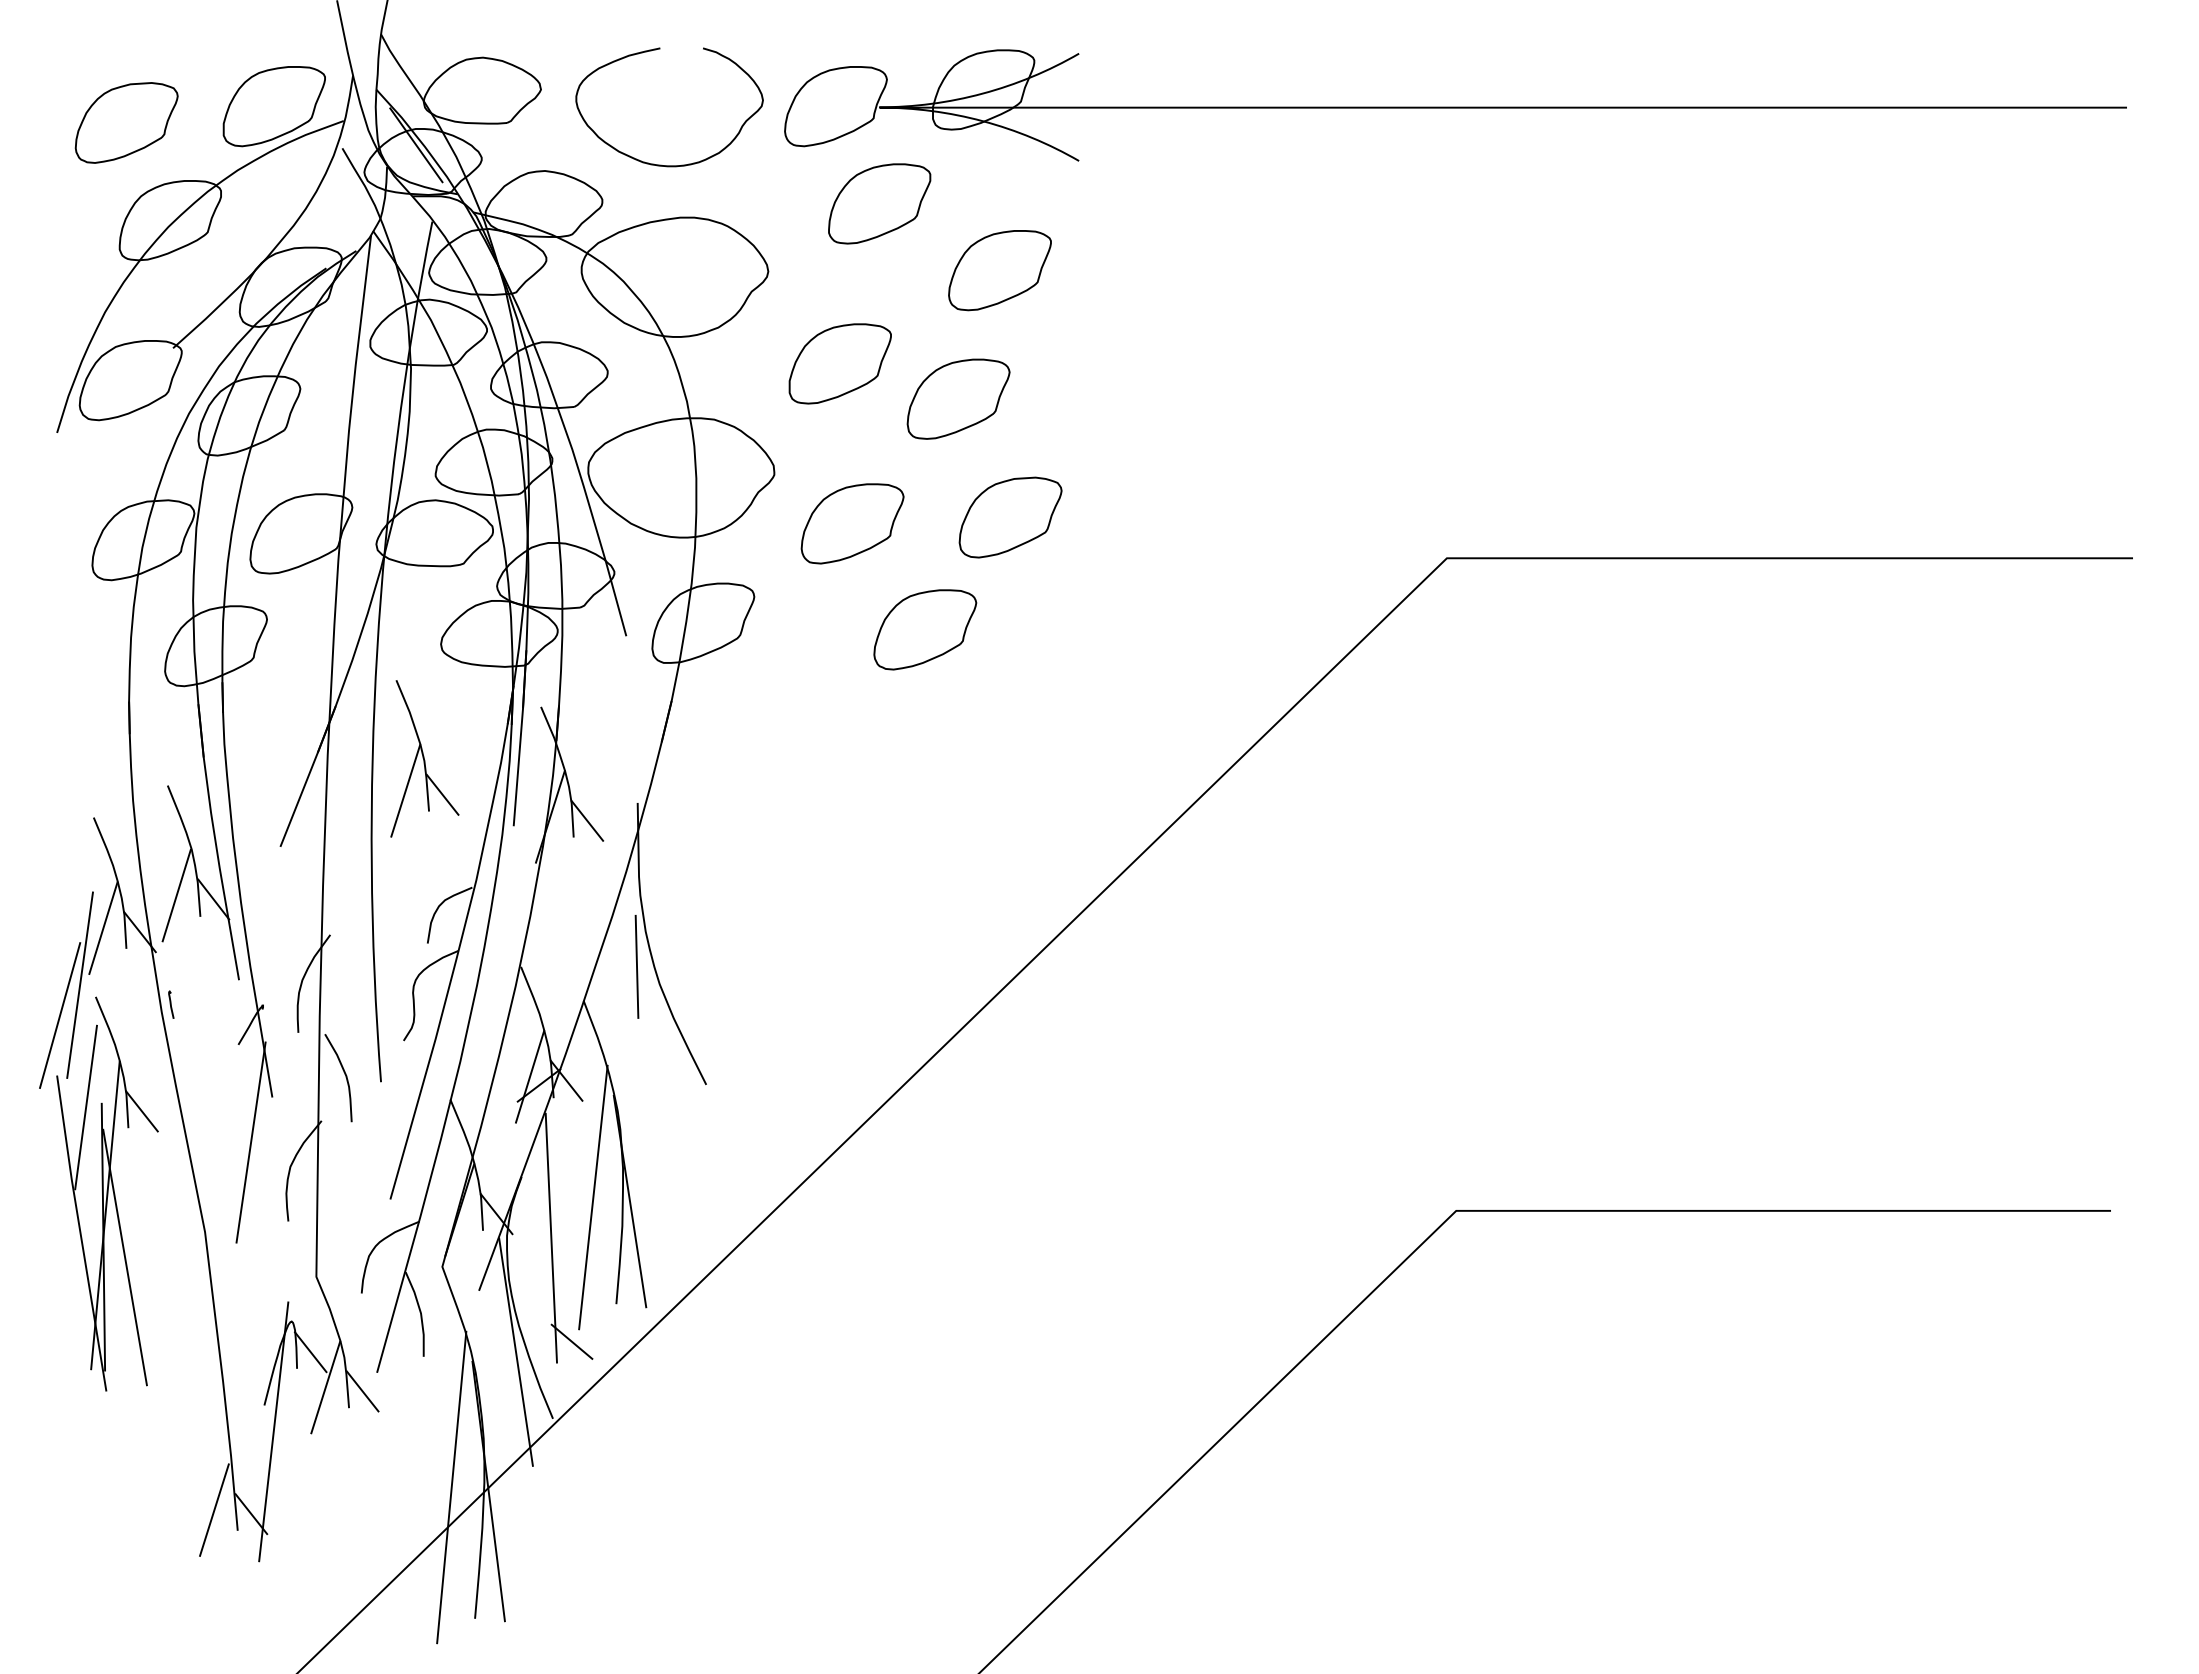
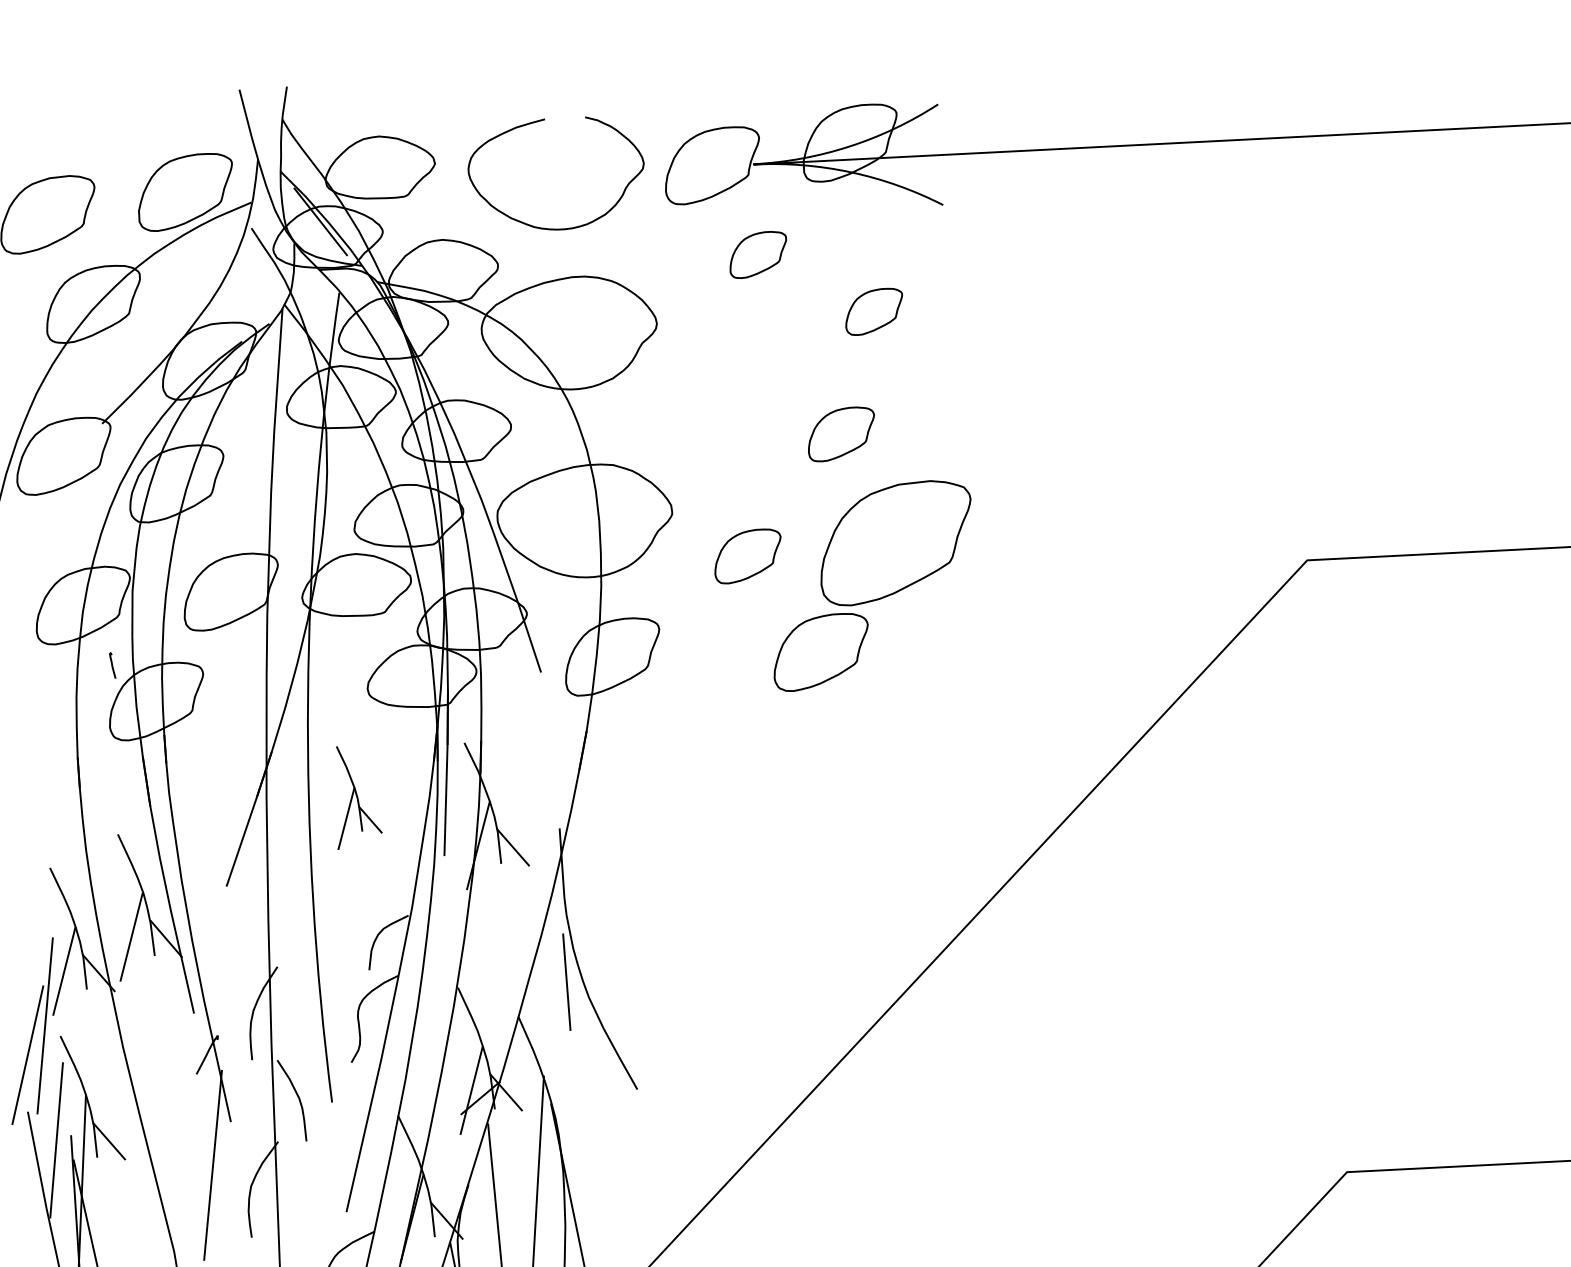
part: (879, 203) -> (758, 254), size x0.6
part: (999, 270) -> (873, 311), size x0.6
part: (839, 363) -> (728, 406), removed
part: (958, 398) -> (841, 433), size x0.7
part: (1010, 517) -> (895, 542), size x1.6
part: (852, 523) -> (747, 555), size x0.7
part: (424, 758) -> (357, 796), size x0.7
curve: (171, 1004) -> (112, 665), moved

